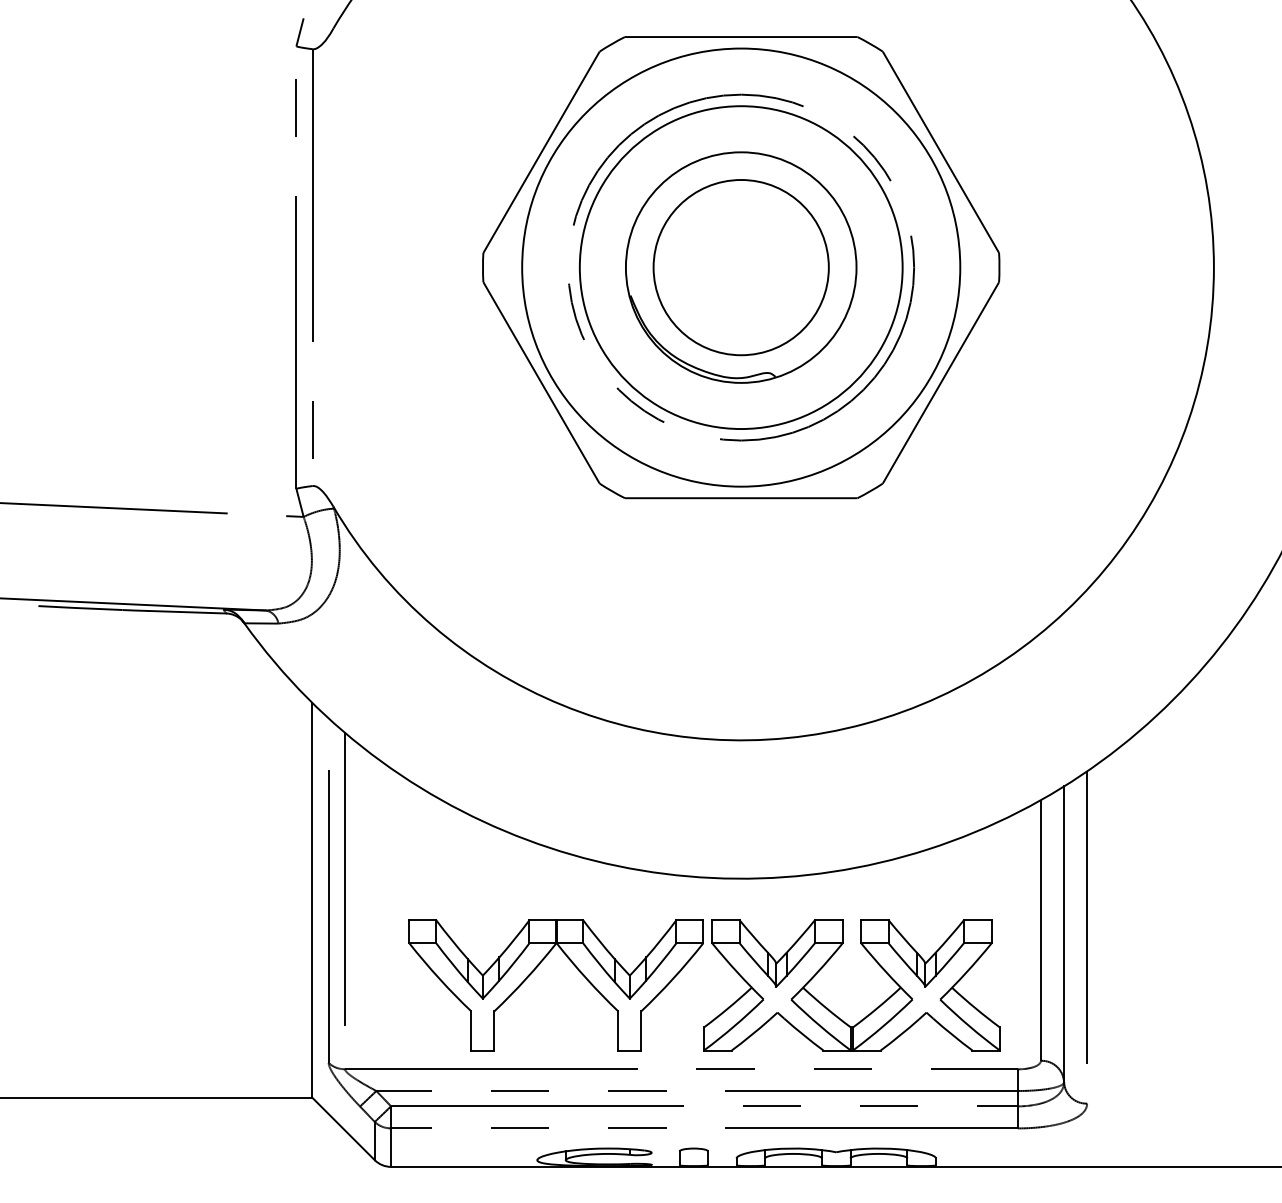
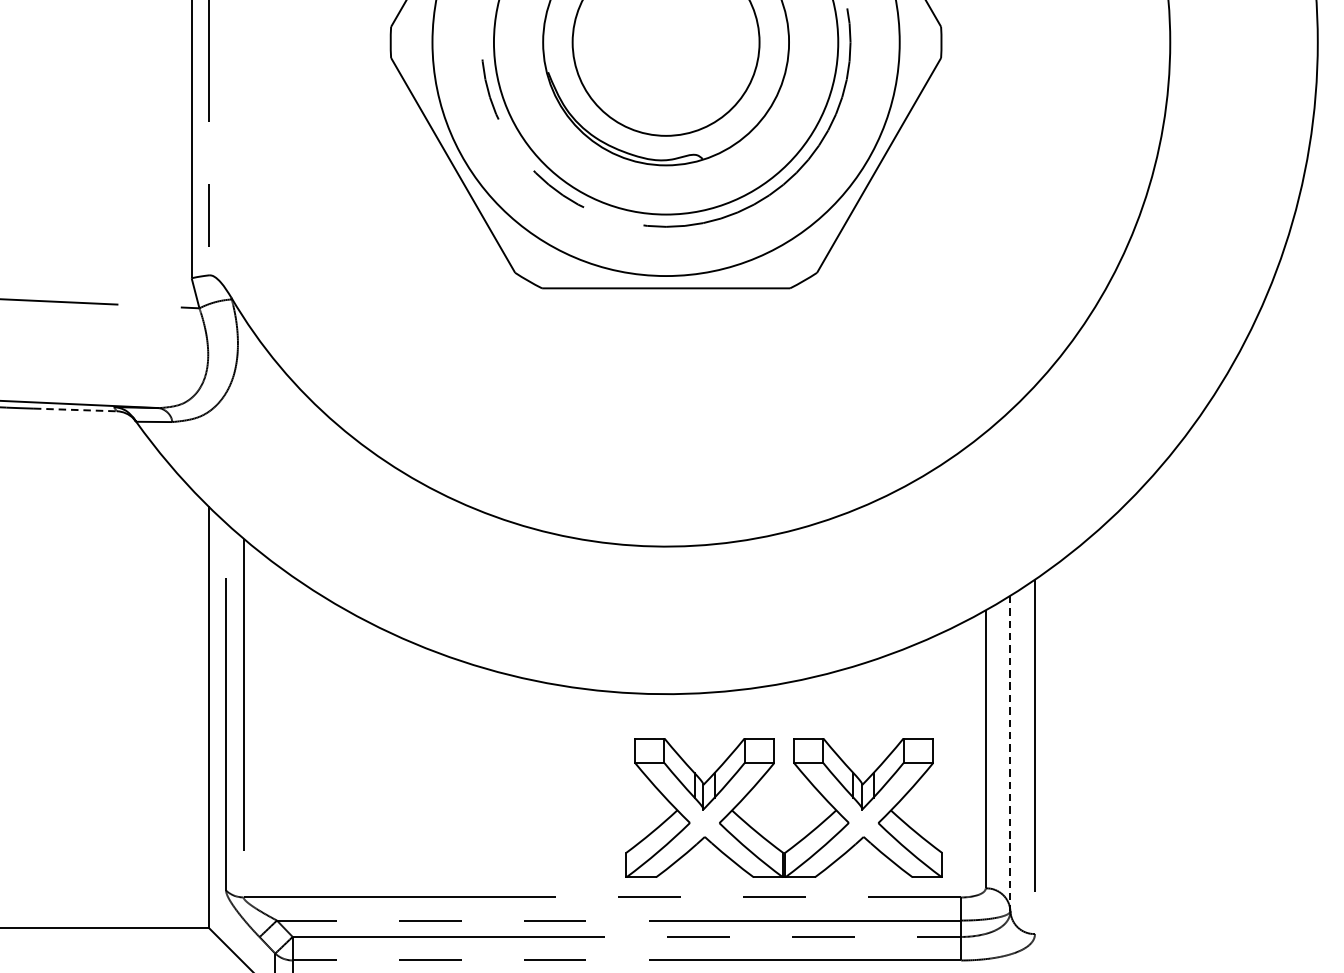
line: (187, 612) -> (75, 410), solid -> dashed
line: (1064, 934) -> (1010, 753), solid -> dashed
part: (534, 971) -> (445, 793), removed

